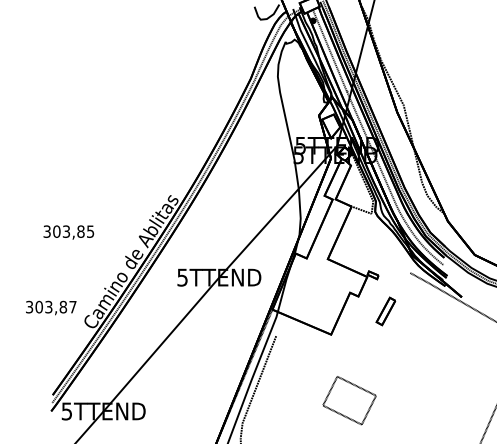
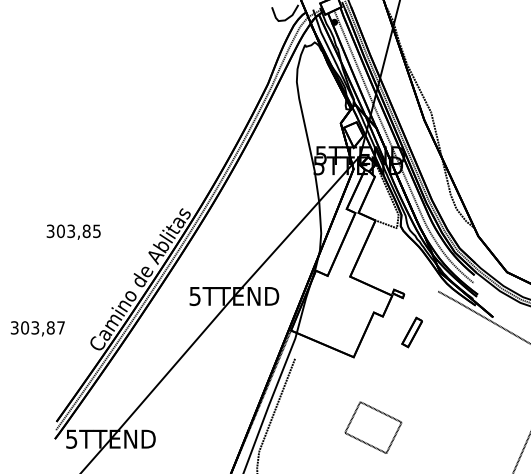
text: (68, 232) -> (73, 232), moved
text: (51, 307) -> (38, 328), moved

